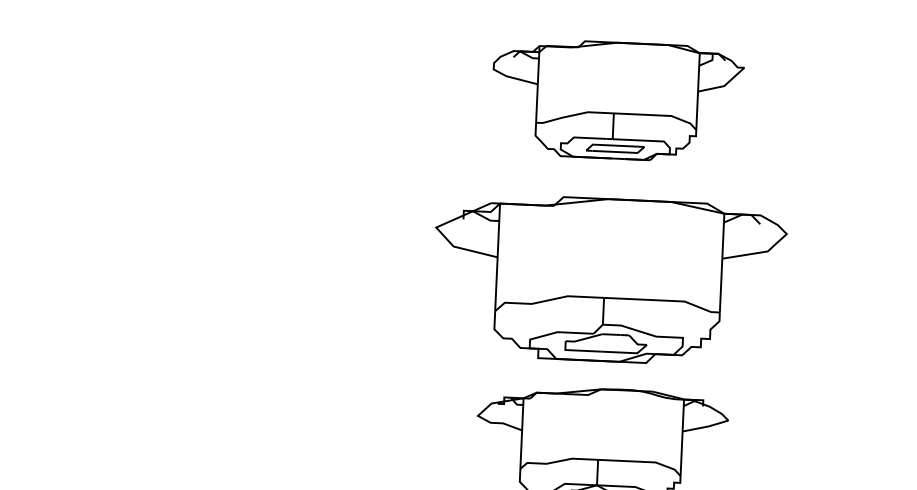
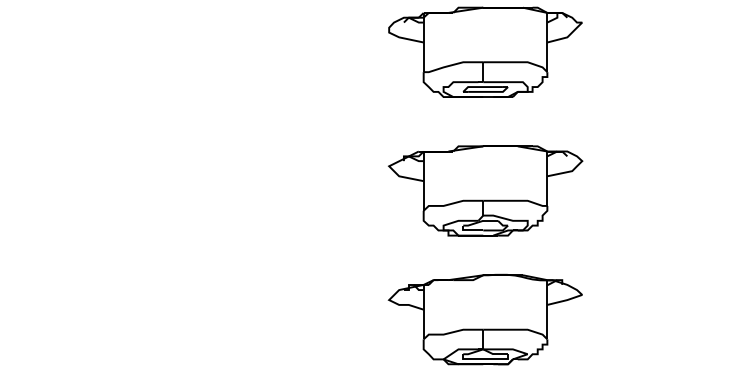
part: (609, 279) -> (485, 190), size x0.71

